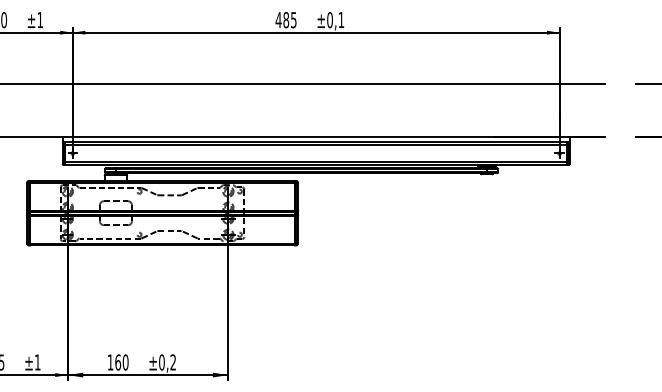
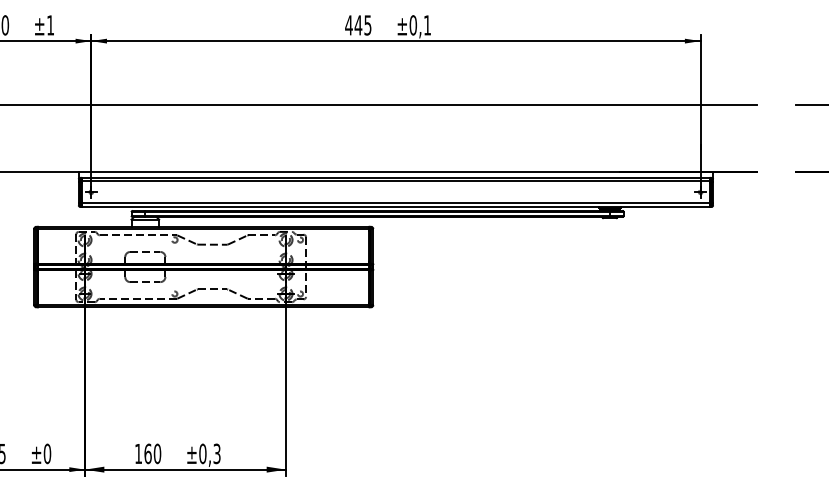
text: (286, 20) -> (358, 25), 485 -> 445
text: (37, 362) -> (47, 453), ±1 -> ±0
text: (173, 362) -> (217, 453), ±0,2 -> ±0,3

